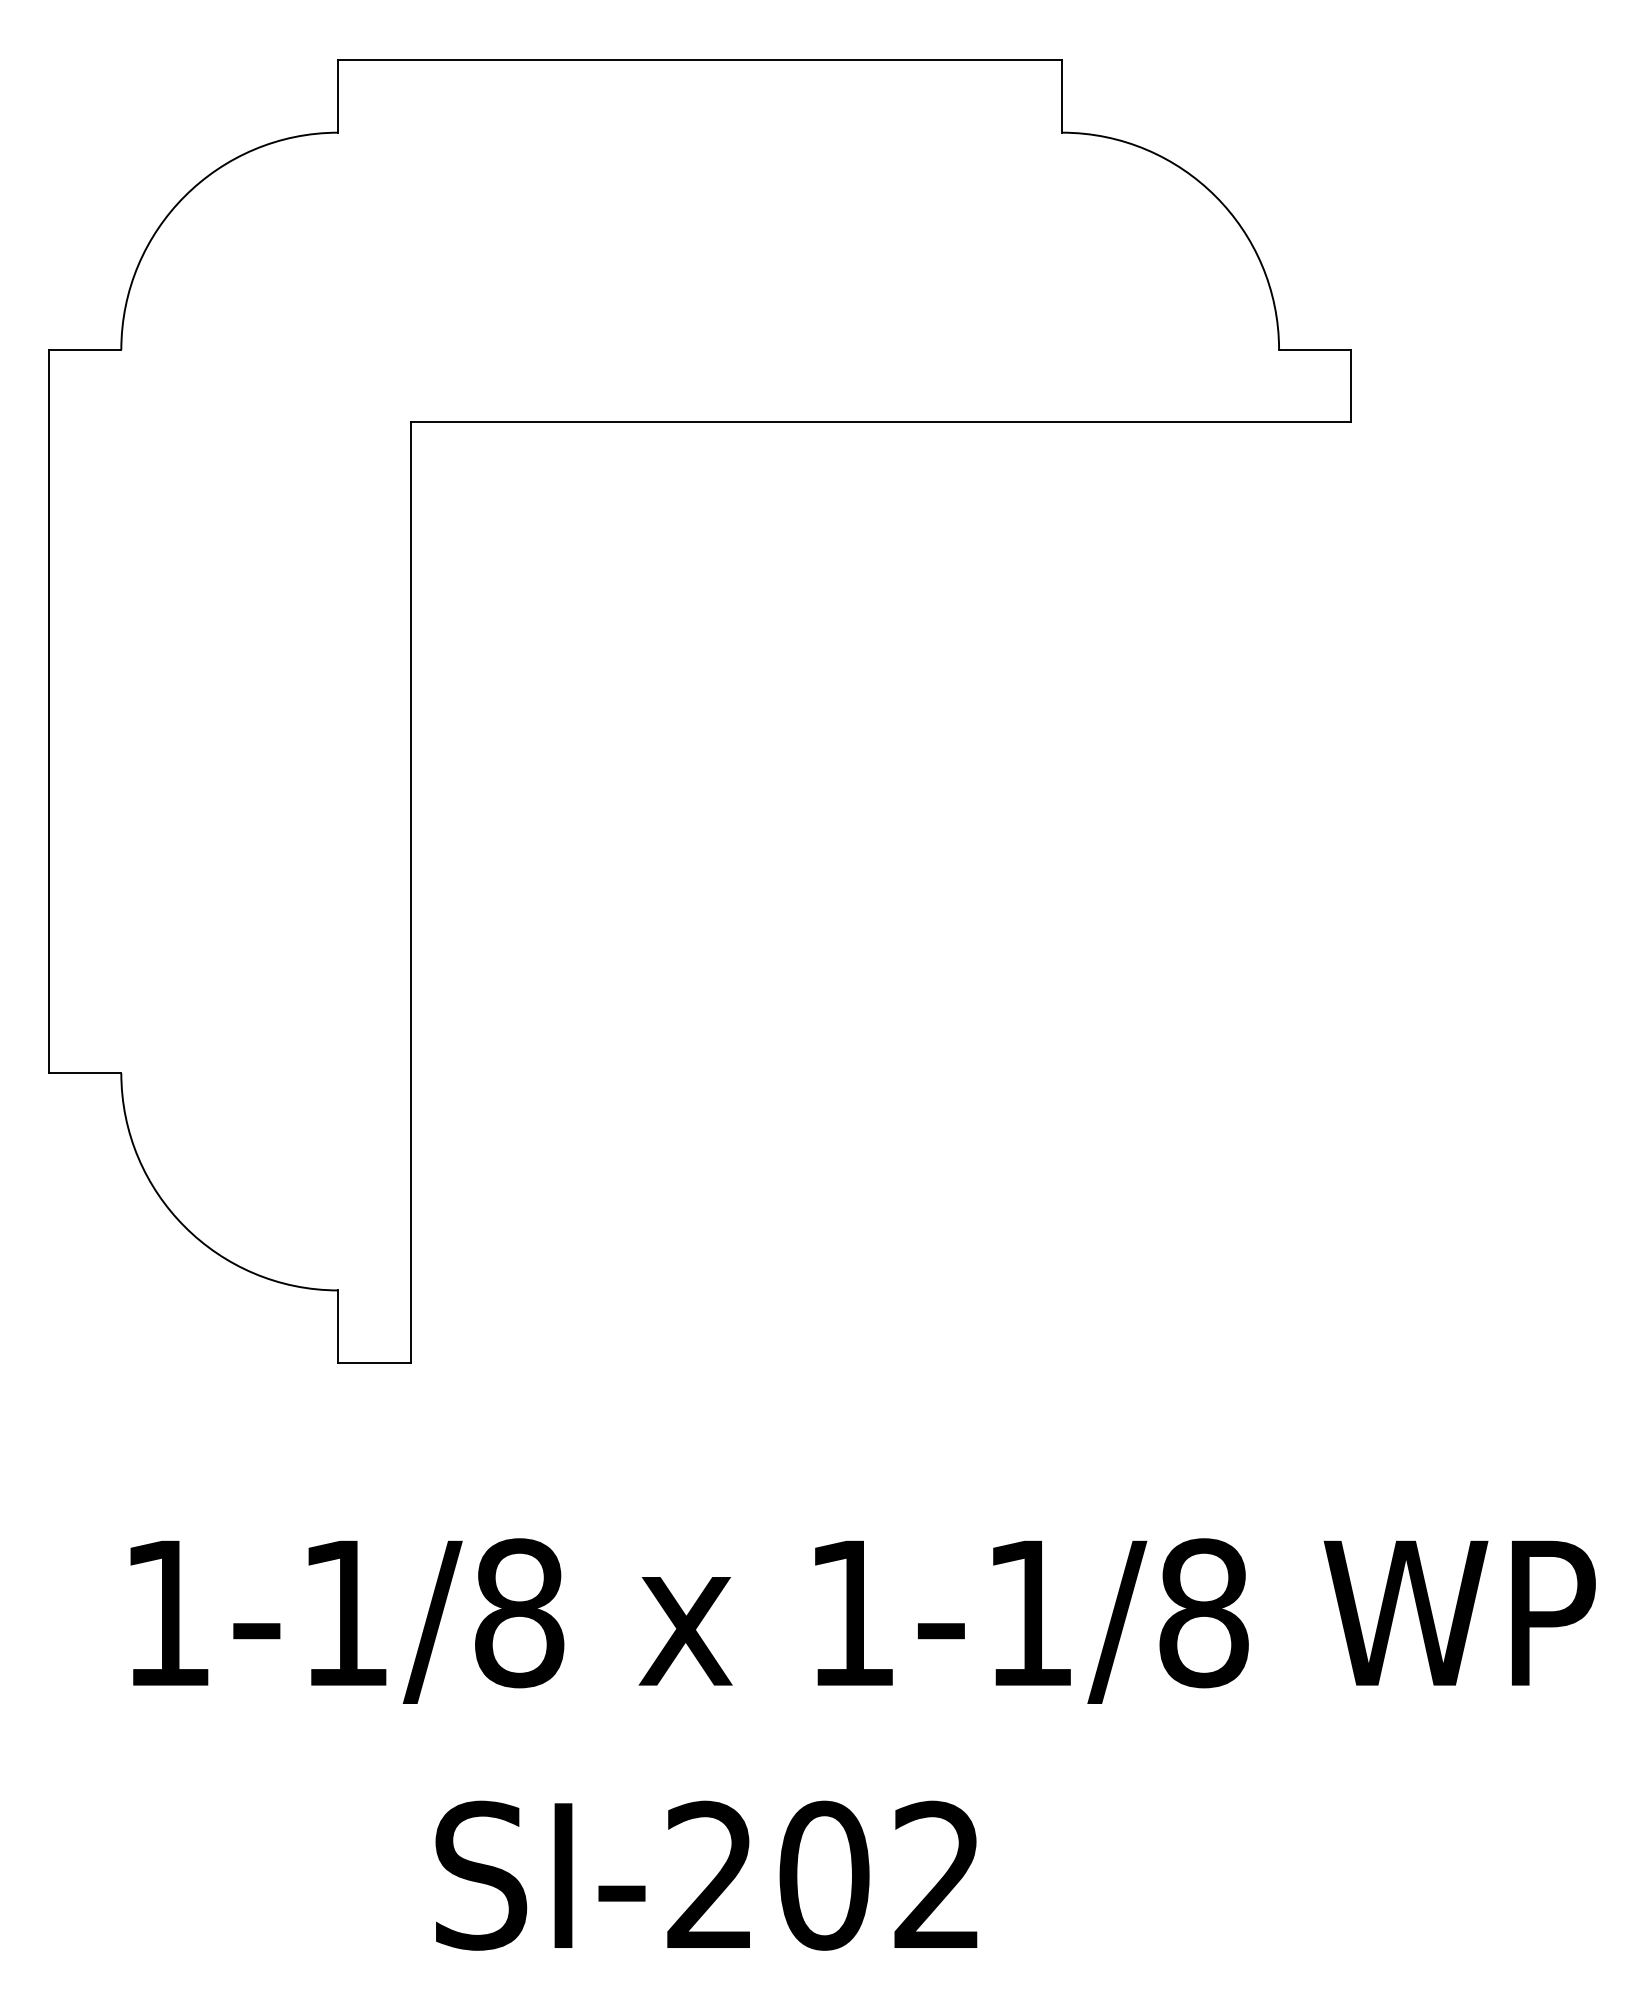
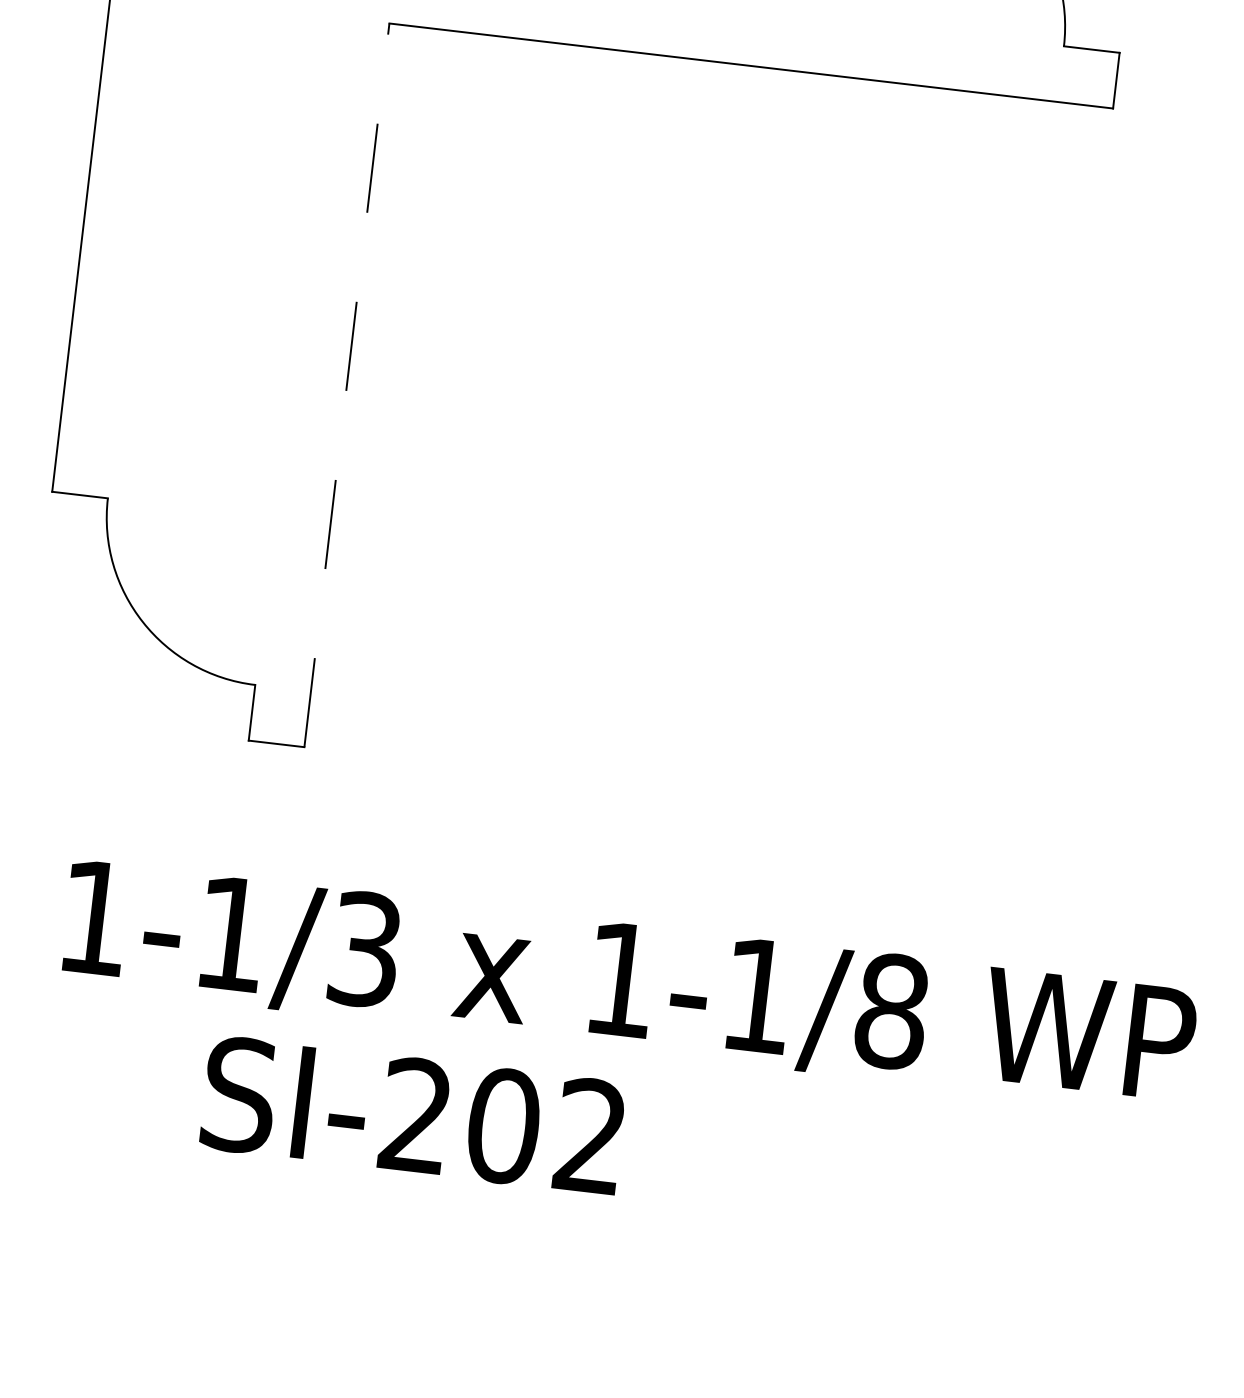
line: (410, 891) -> (346, 384), solid -> dashed
text: (519, 1613) -> (365, 949), 1-1/8 -> 1-1/3
text: (706, 1875) -> (413, 1115), moved

